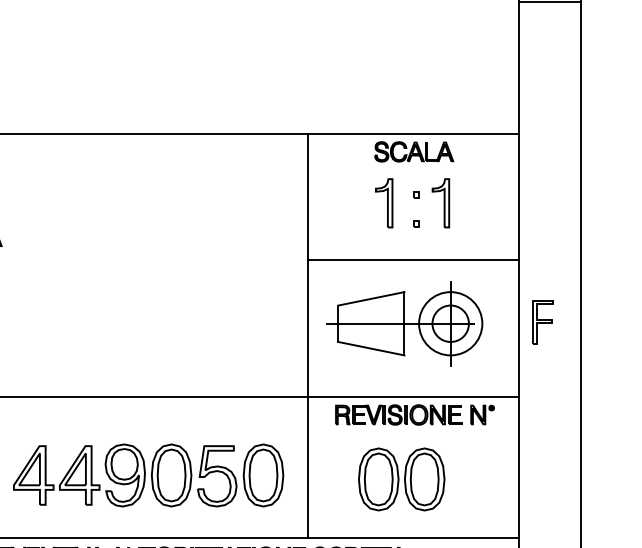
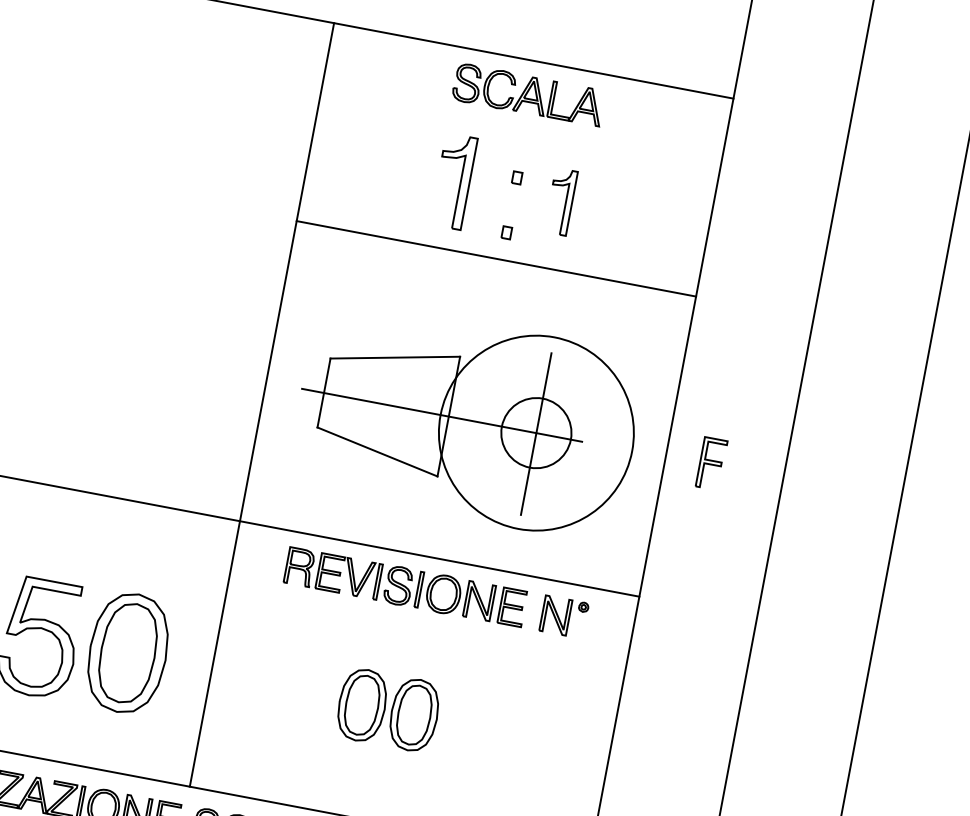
part: (440, 203) -> (560, 202), size x0.7
line: (413, 259) -> (496, 258), moved
part: (542, 322) -> (710, 463), size x0.6
circle: (450, 323) -> (536, 432), size x1.6
part: (401, 479) -> (387, 710), size x0.6

